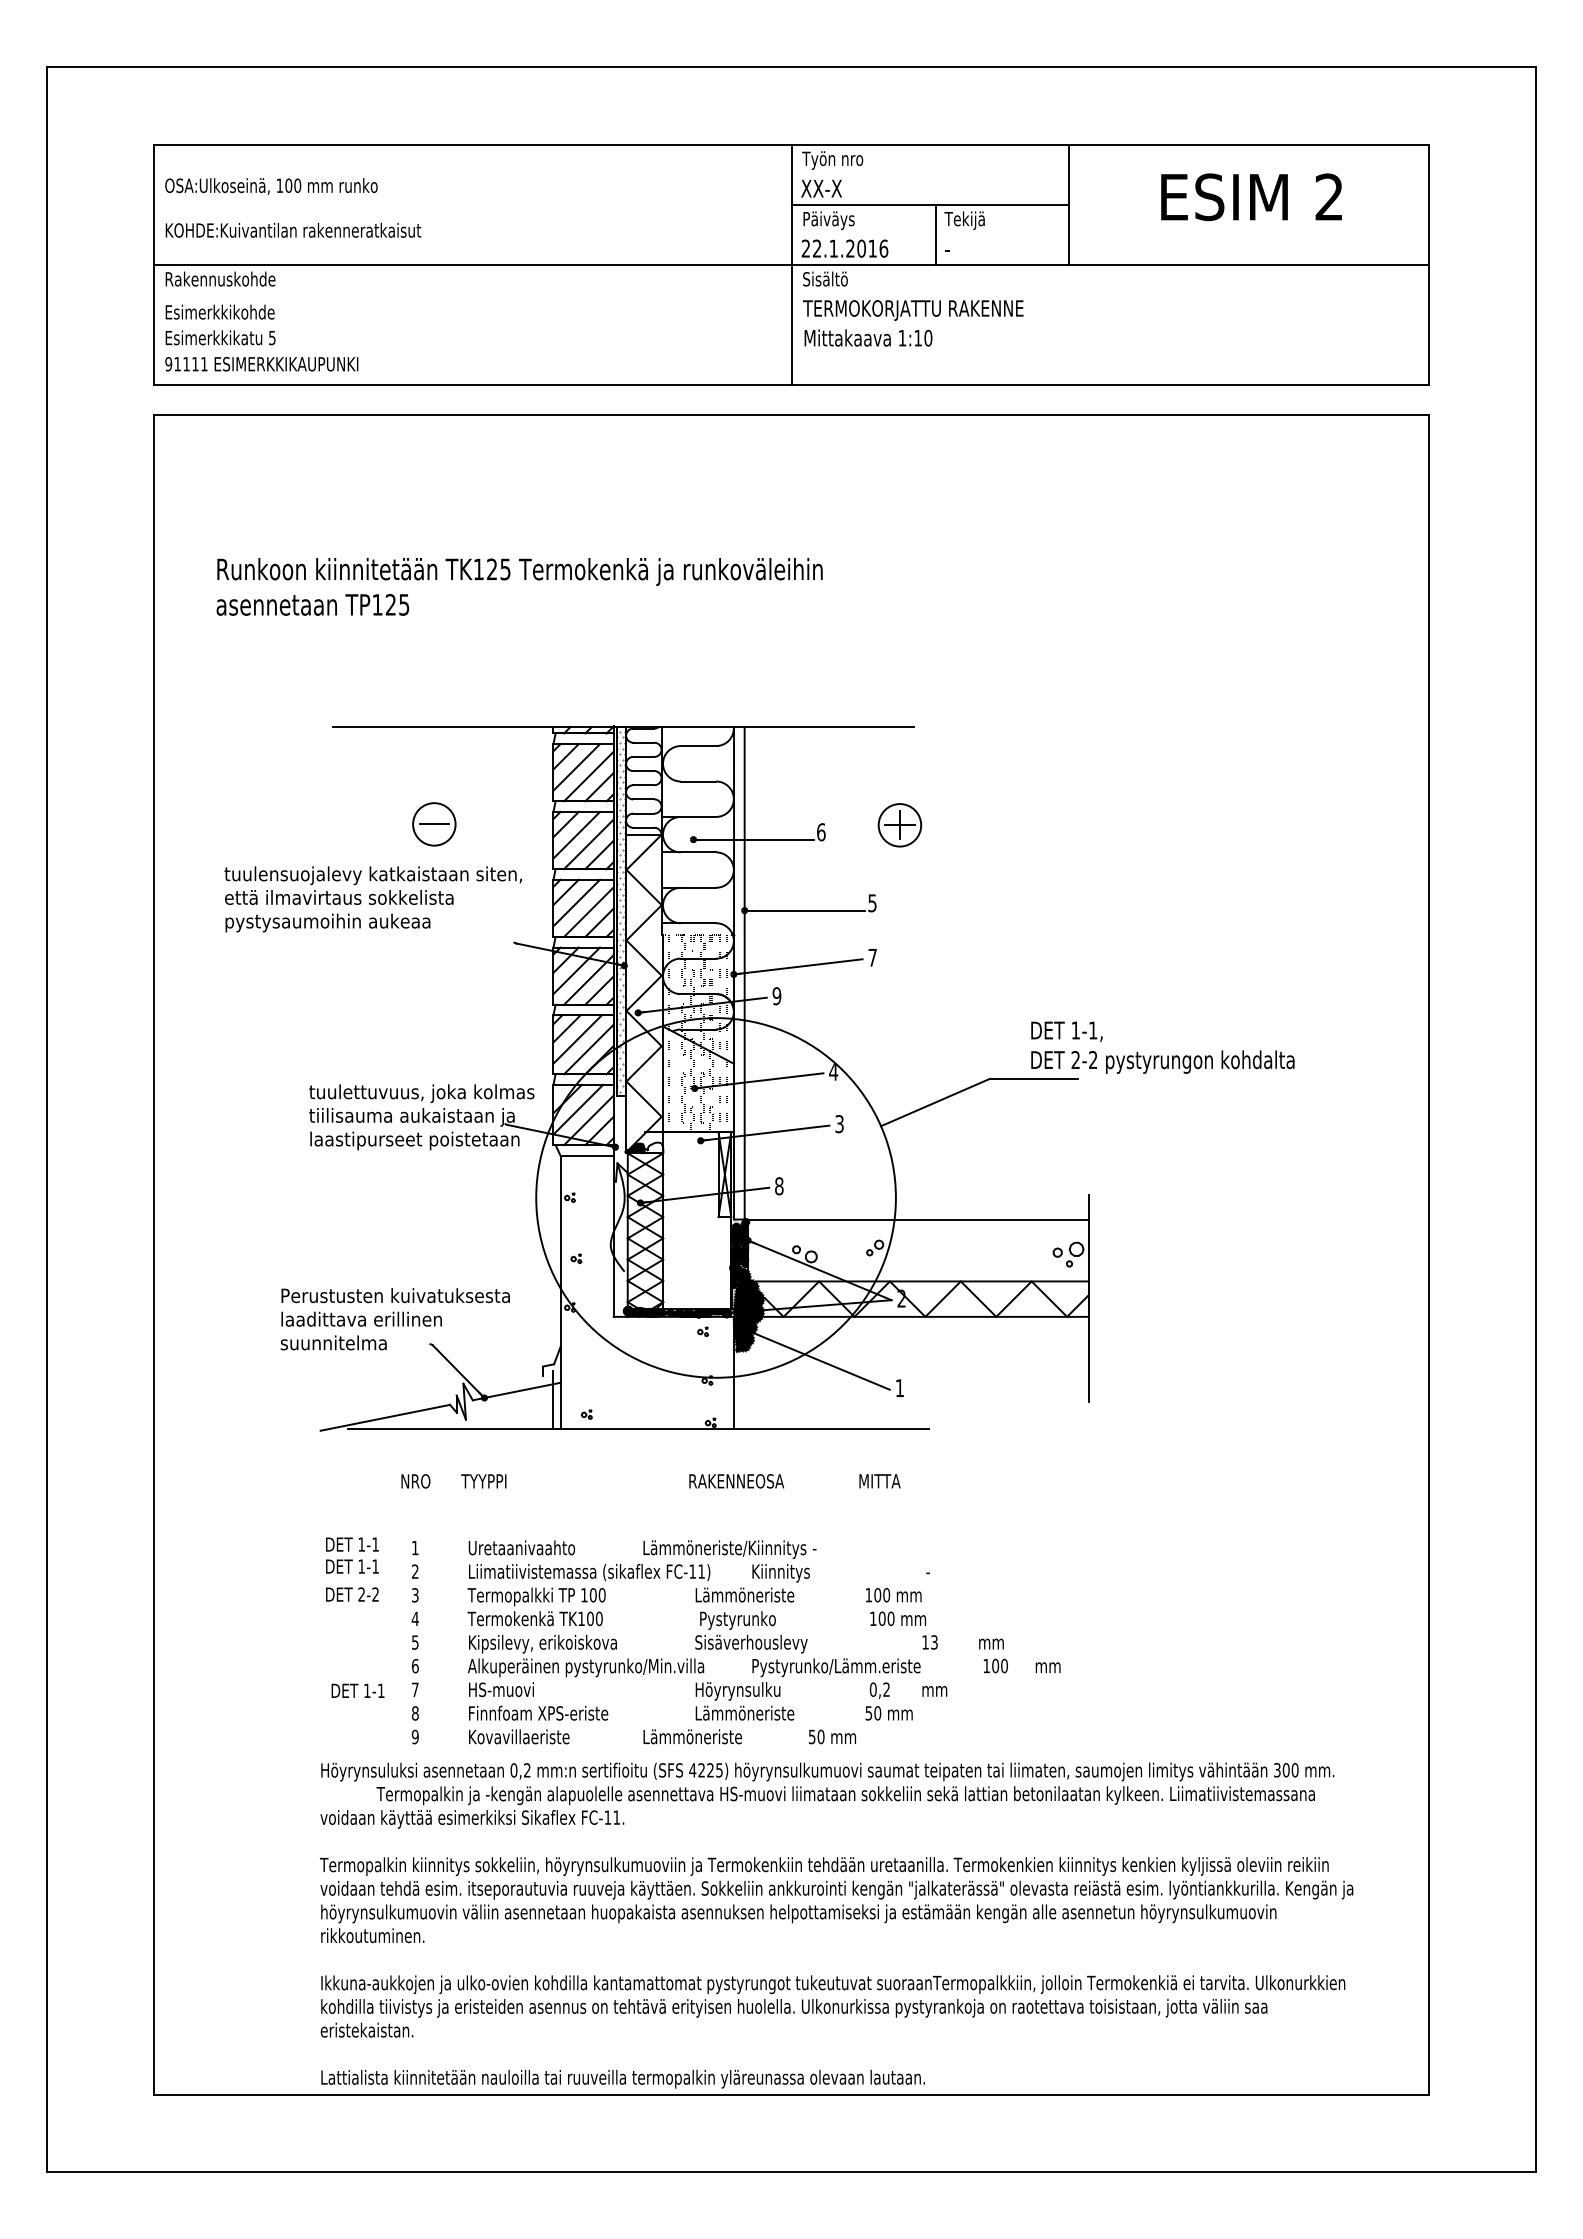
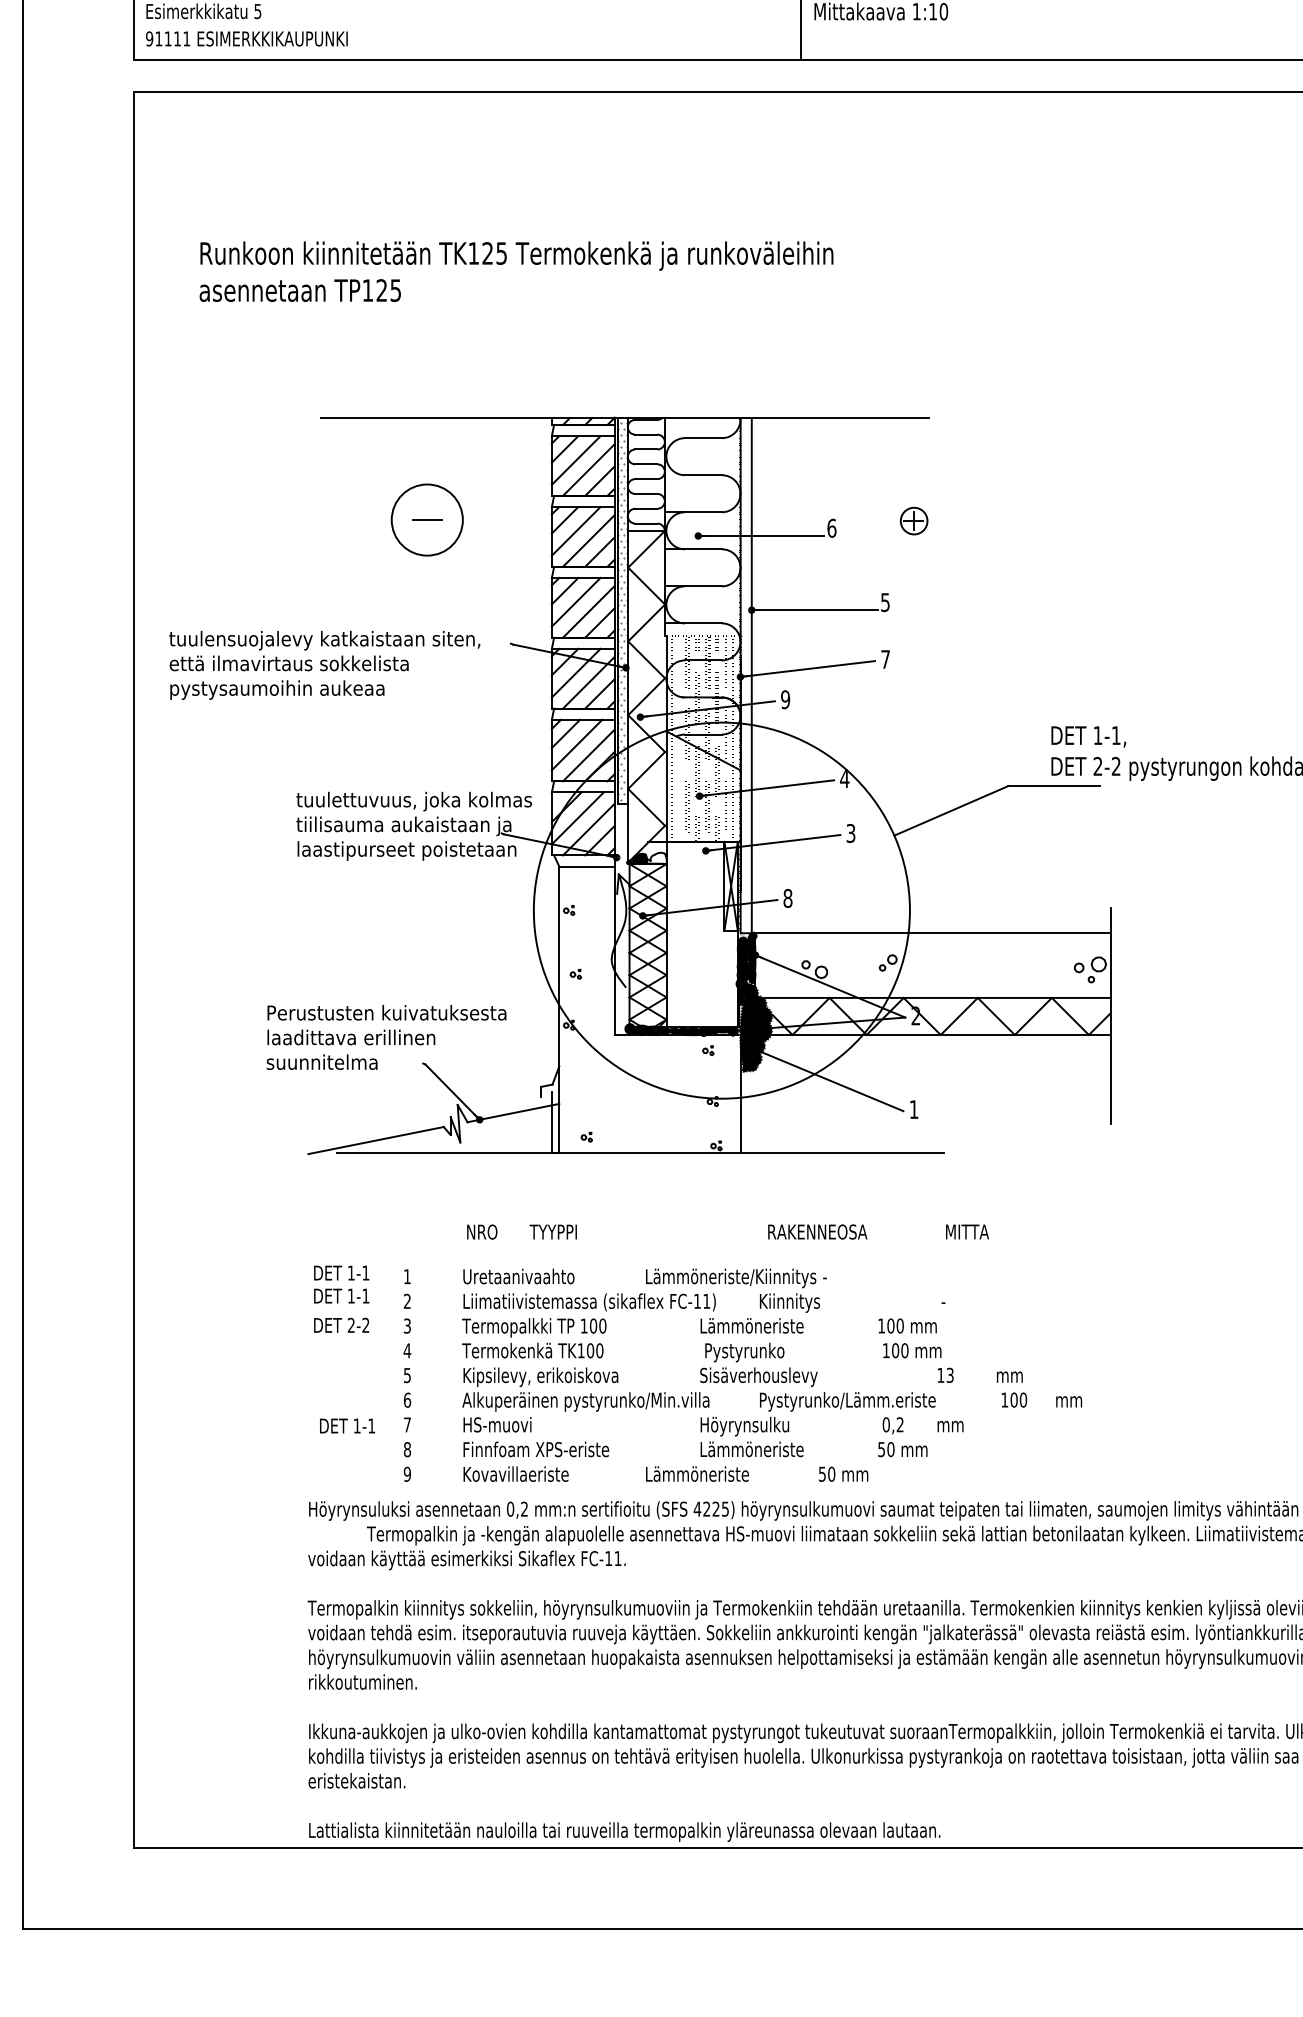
circle: (434, 824) -> (427, 520), size x1.6
part: (899, 825) -> (913, 521), size x0.6
text: (372, 899) -> (323, 665), moved
text: (650, 1481) -> (727, 1232), moved

